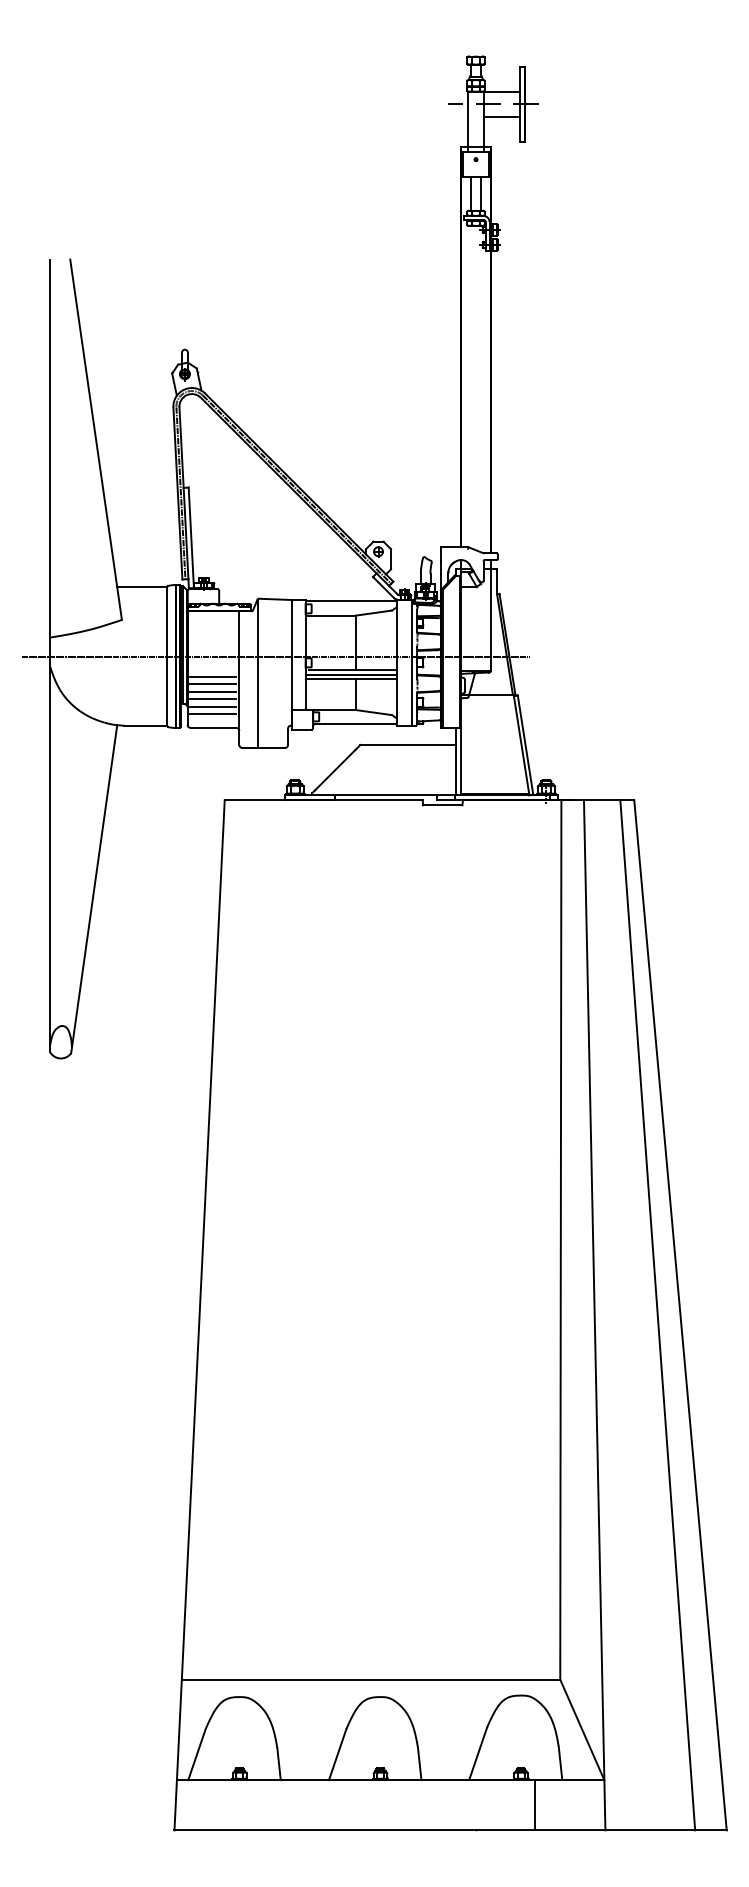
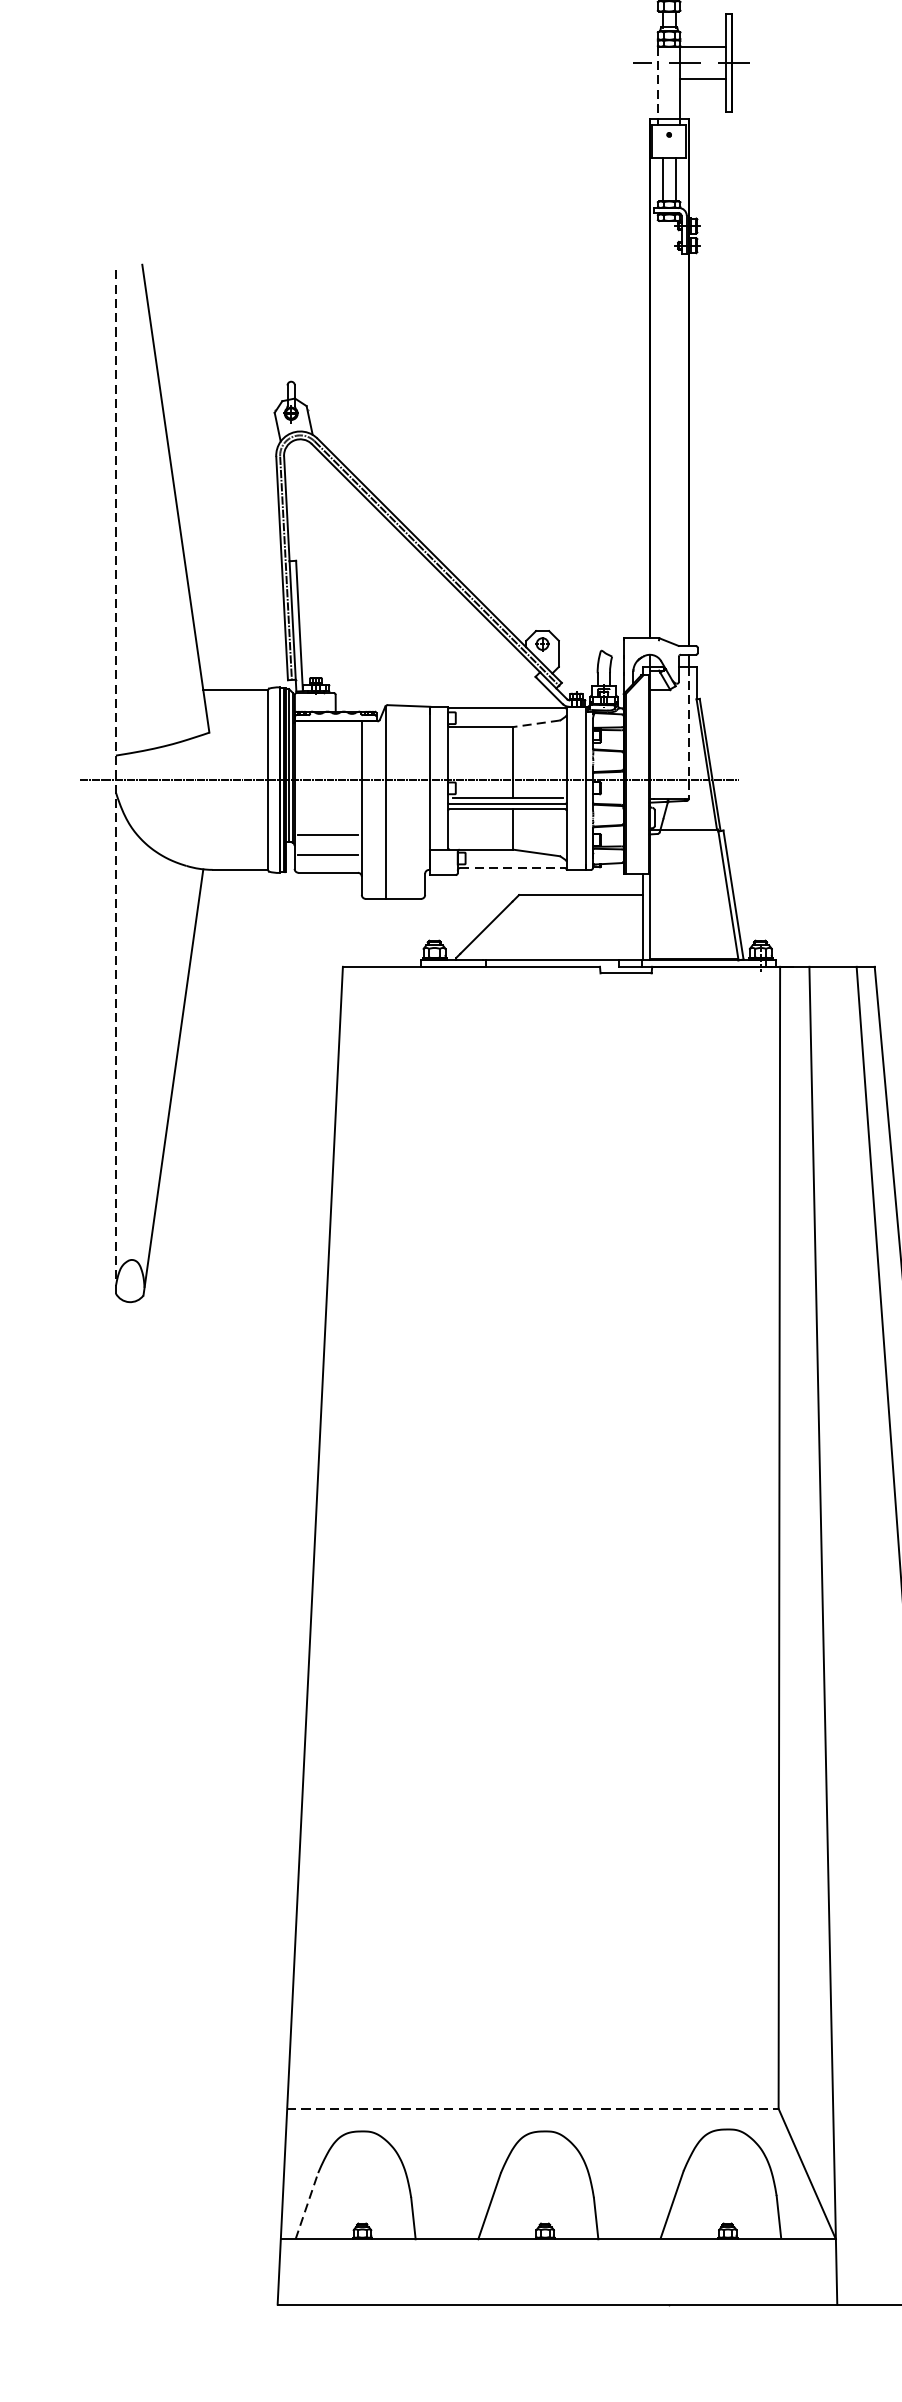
line: (467, 119) -> (658, 82), solid -> dashed
line: (373, 613) -> (536, 724), solid -> dashed
line: (491, 620) -> (689, 733), solid -> dashed
line: (49, 655) -> (115, 778), solid -> dashed
line: (213, 676) -> (328, 806), removed
line: (213, 684) -> (328, 816), removed
line: (213, 691) -> (328, 825), removed
line: (213, 706) -> (328, 845), removed
line: (355, 724) -> (512, 868), solid -> dashed
line: (371, 1679) -> (533, 2108), solid -> dashed
line: (196, 1754) -> (306, 2205), solid -> dashed
line: (534, 1805) -> (745, 2272), removed

